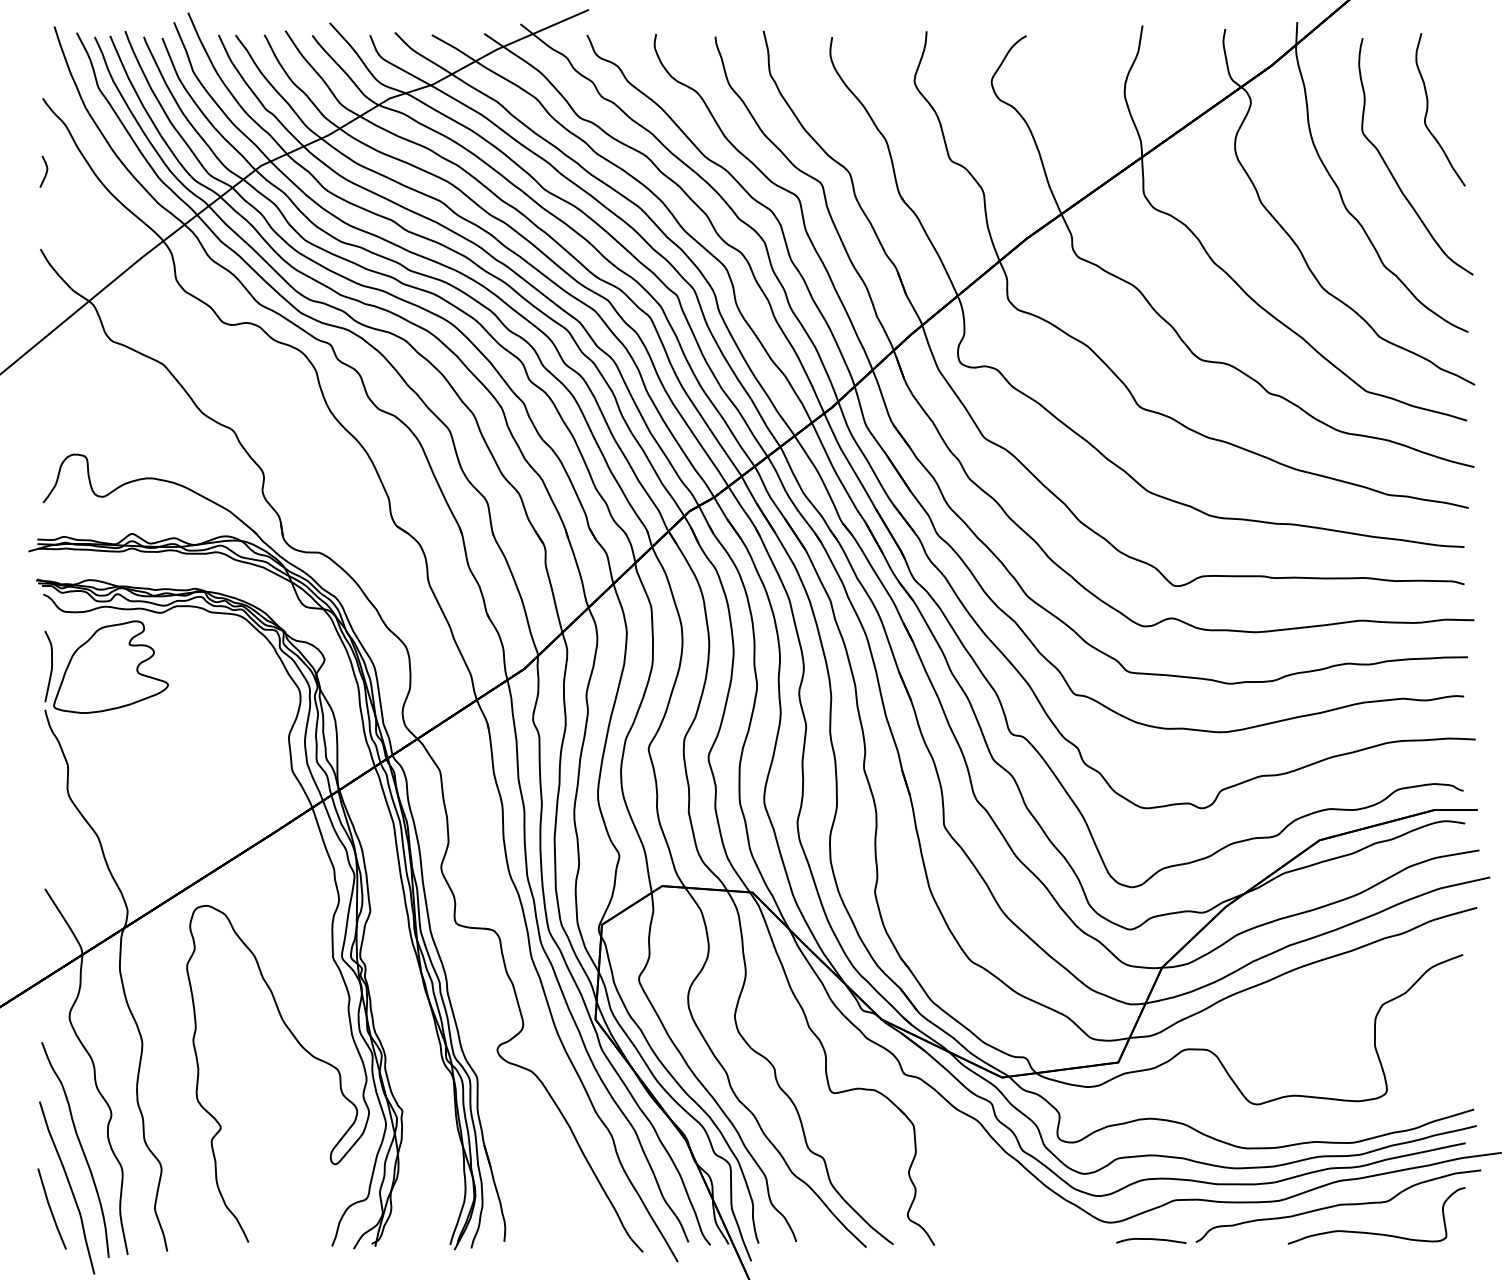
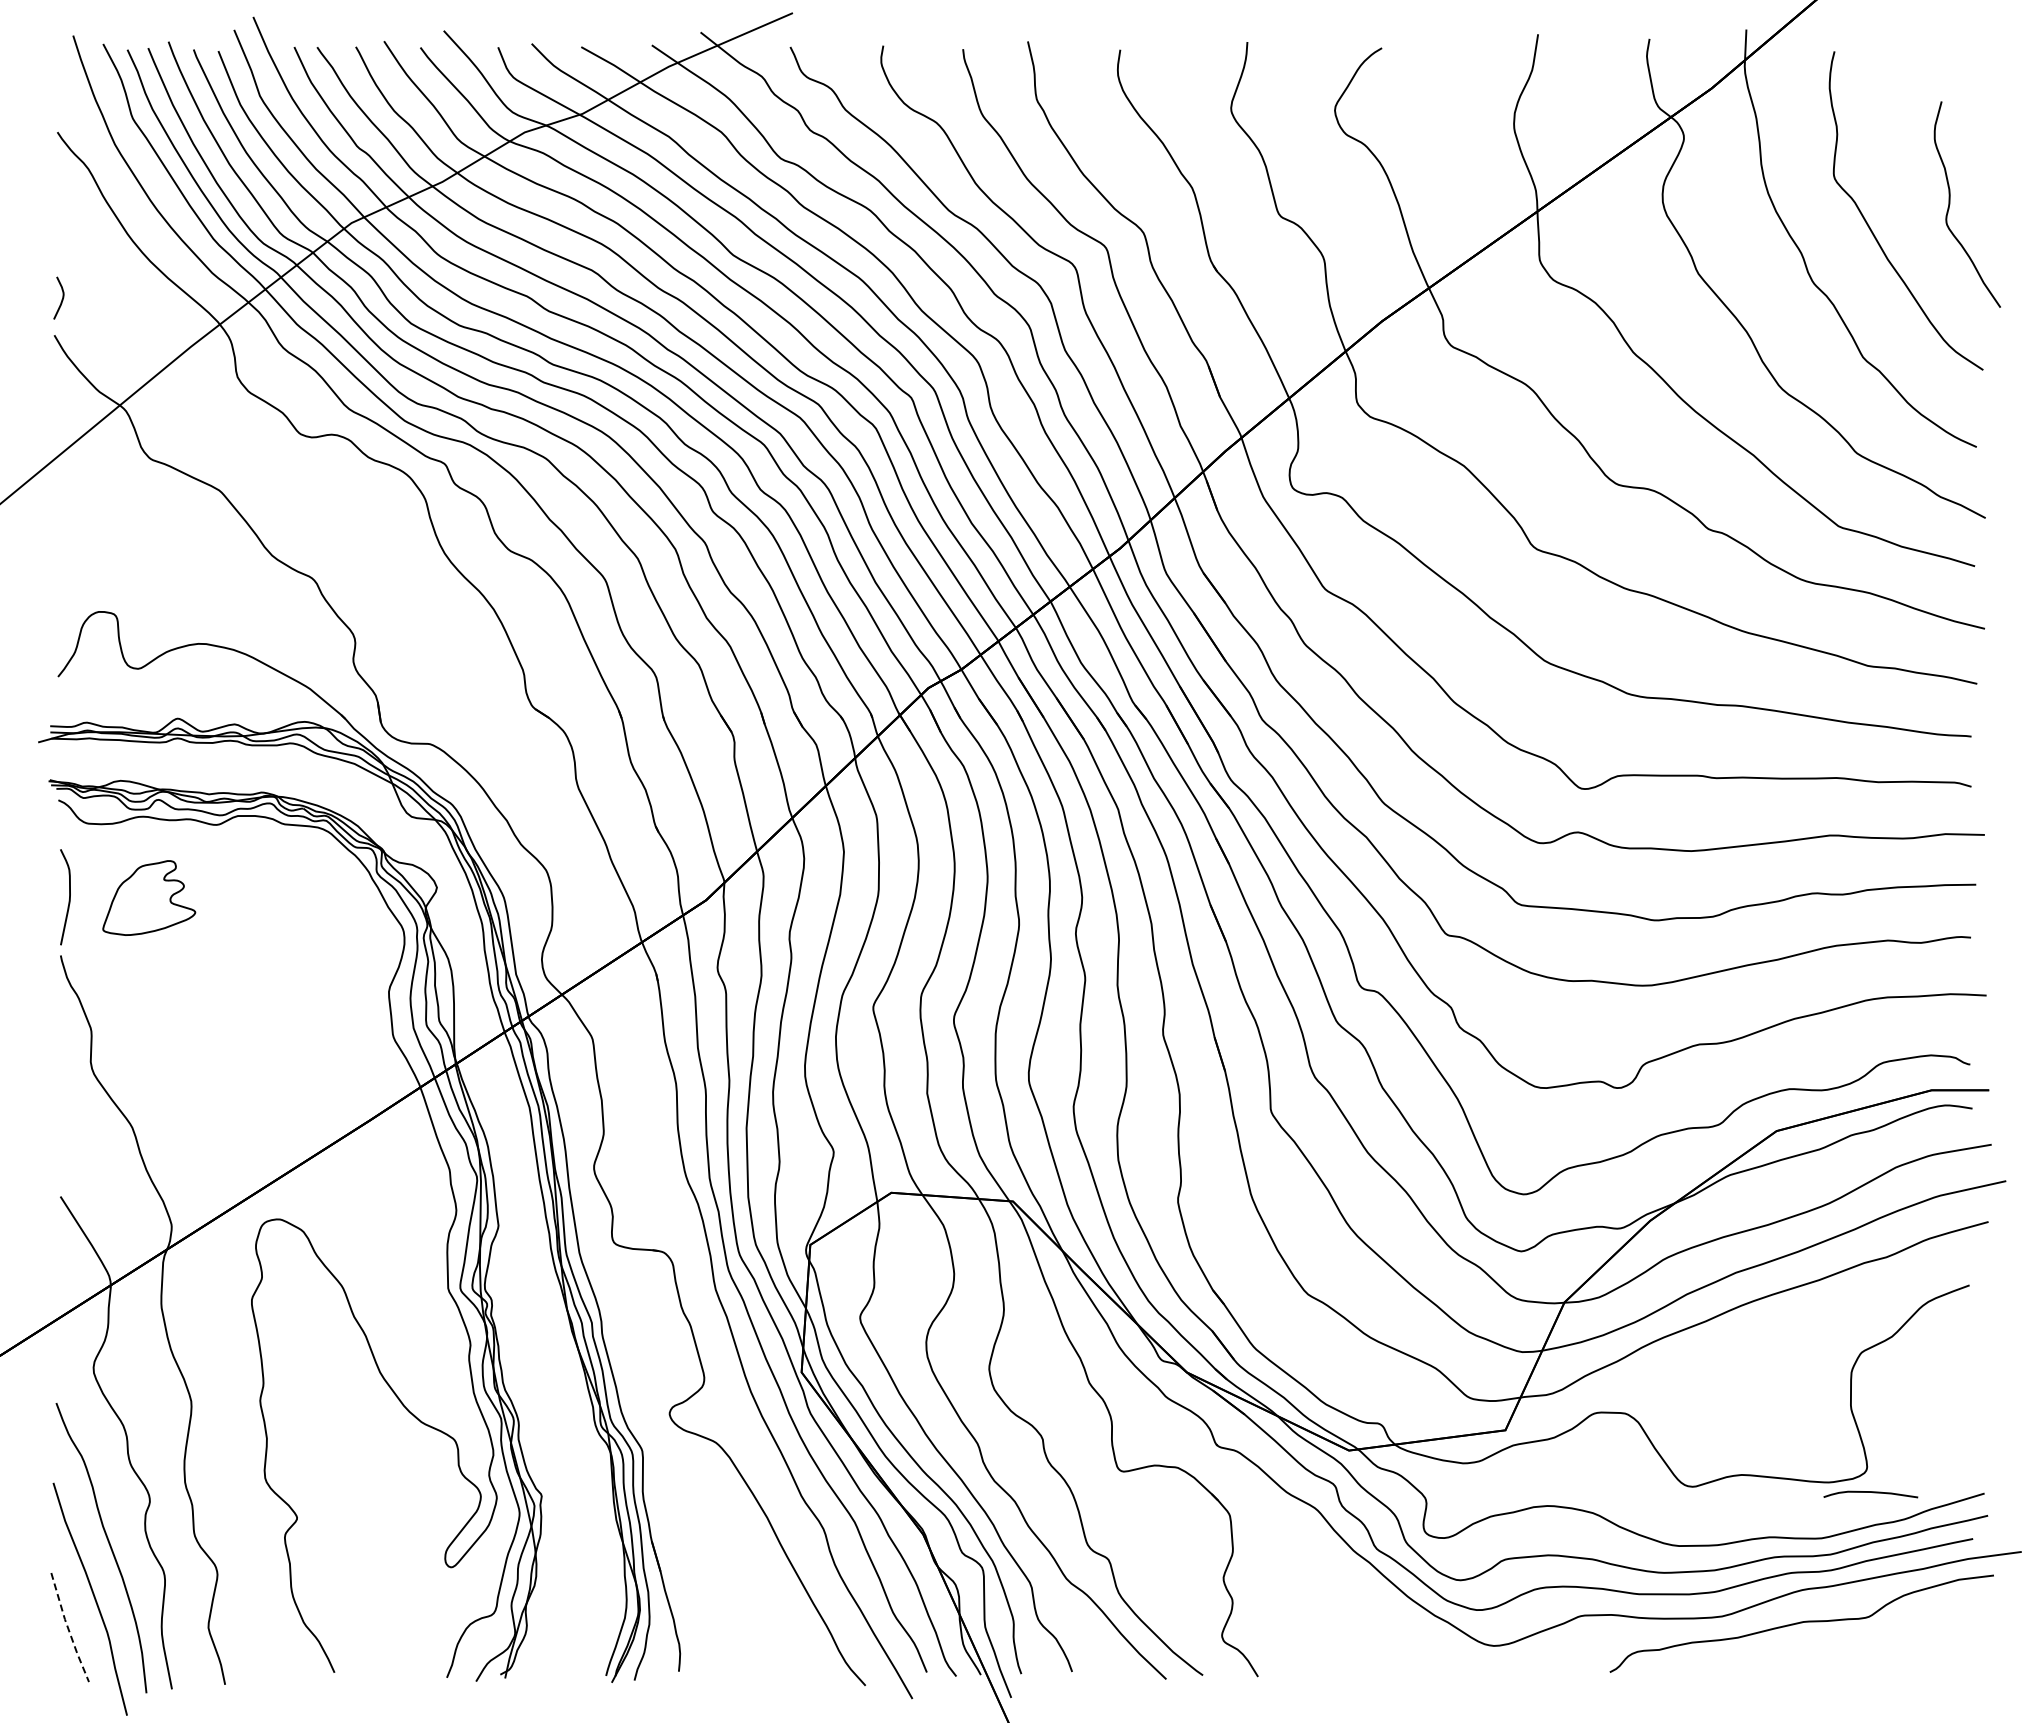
curve: (1428, 109) -> (1950, 204), moved
curve: (45, 172) -> (61, 299), moved
part: (110, 666) -> (148, 897), size x0.6
line: (50, 1209) -> (68, 1628), solid -> dashed
curve: (1373, 1232) -> (1848, 1659), removed
curve: (1151, 1239) -> (1870, 1492), moved

